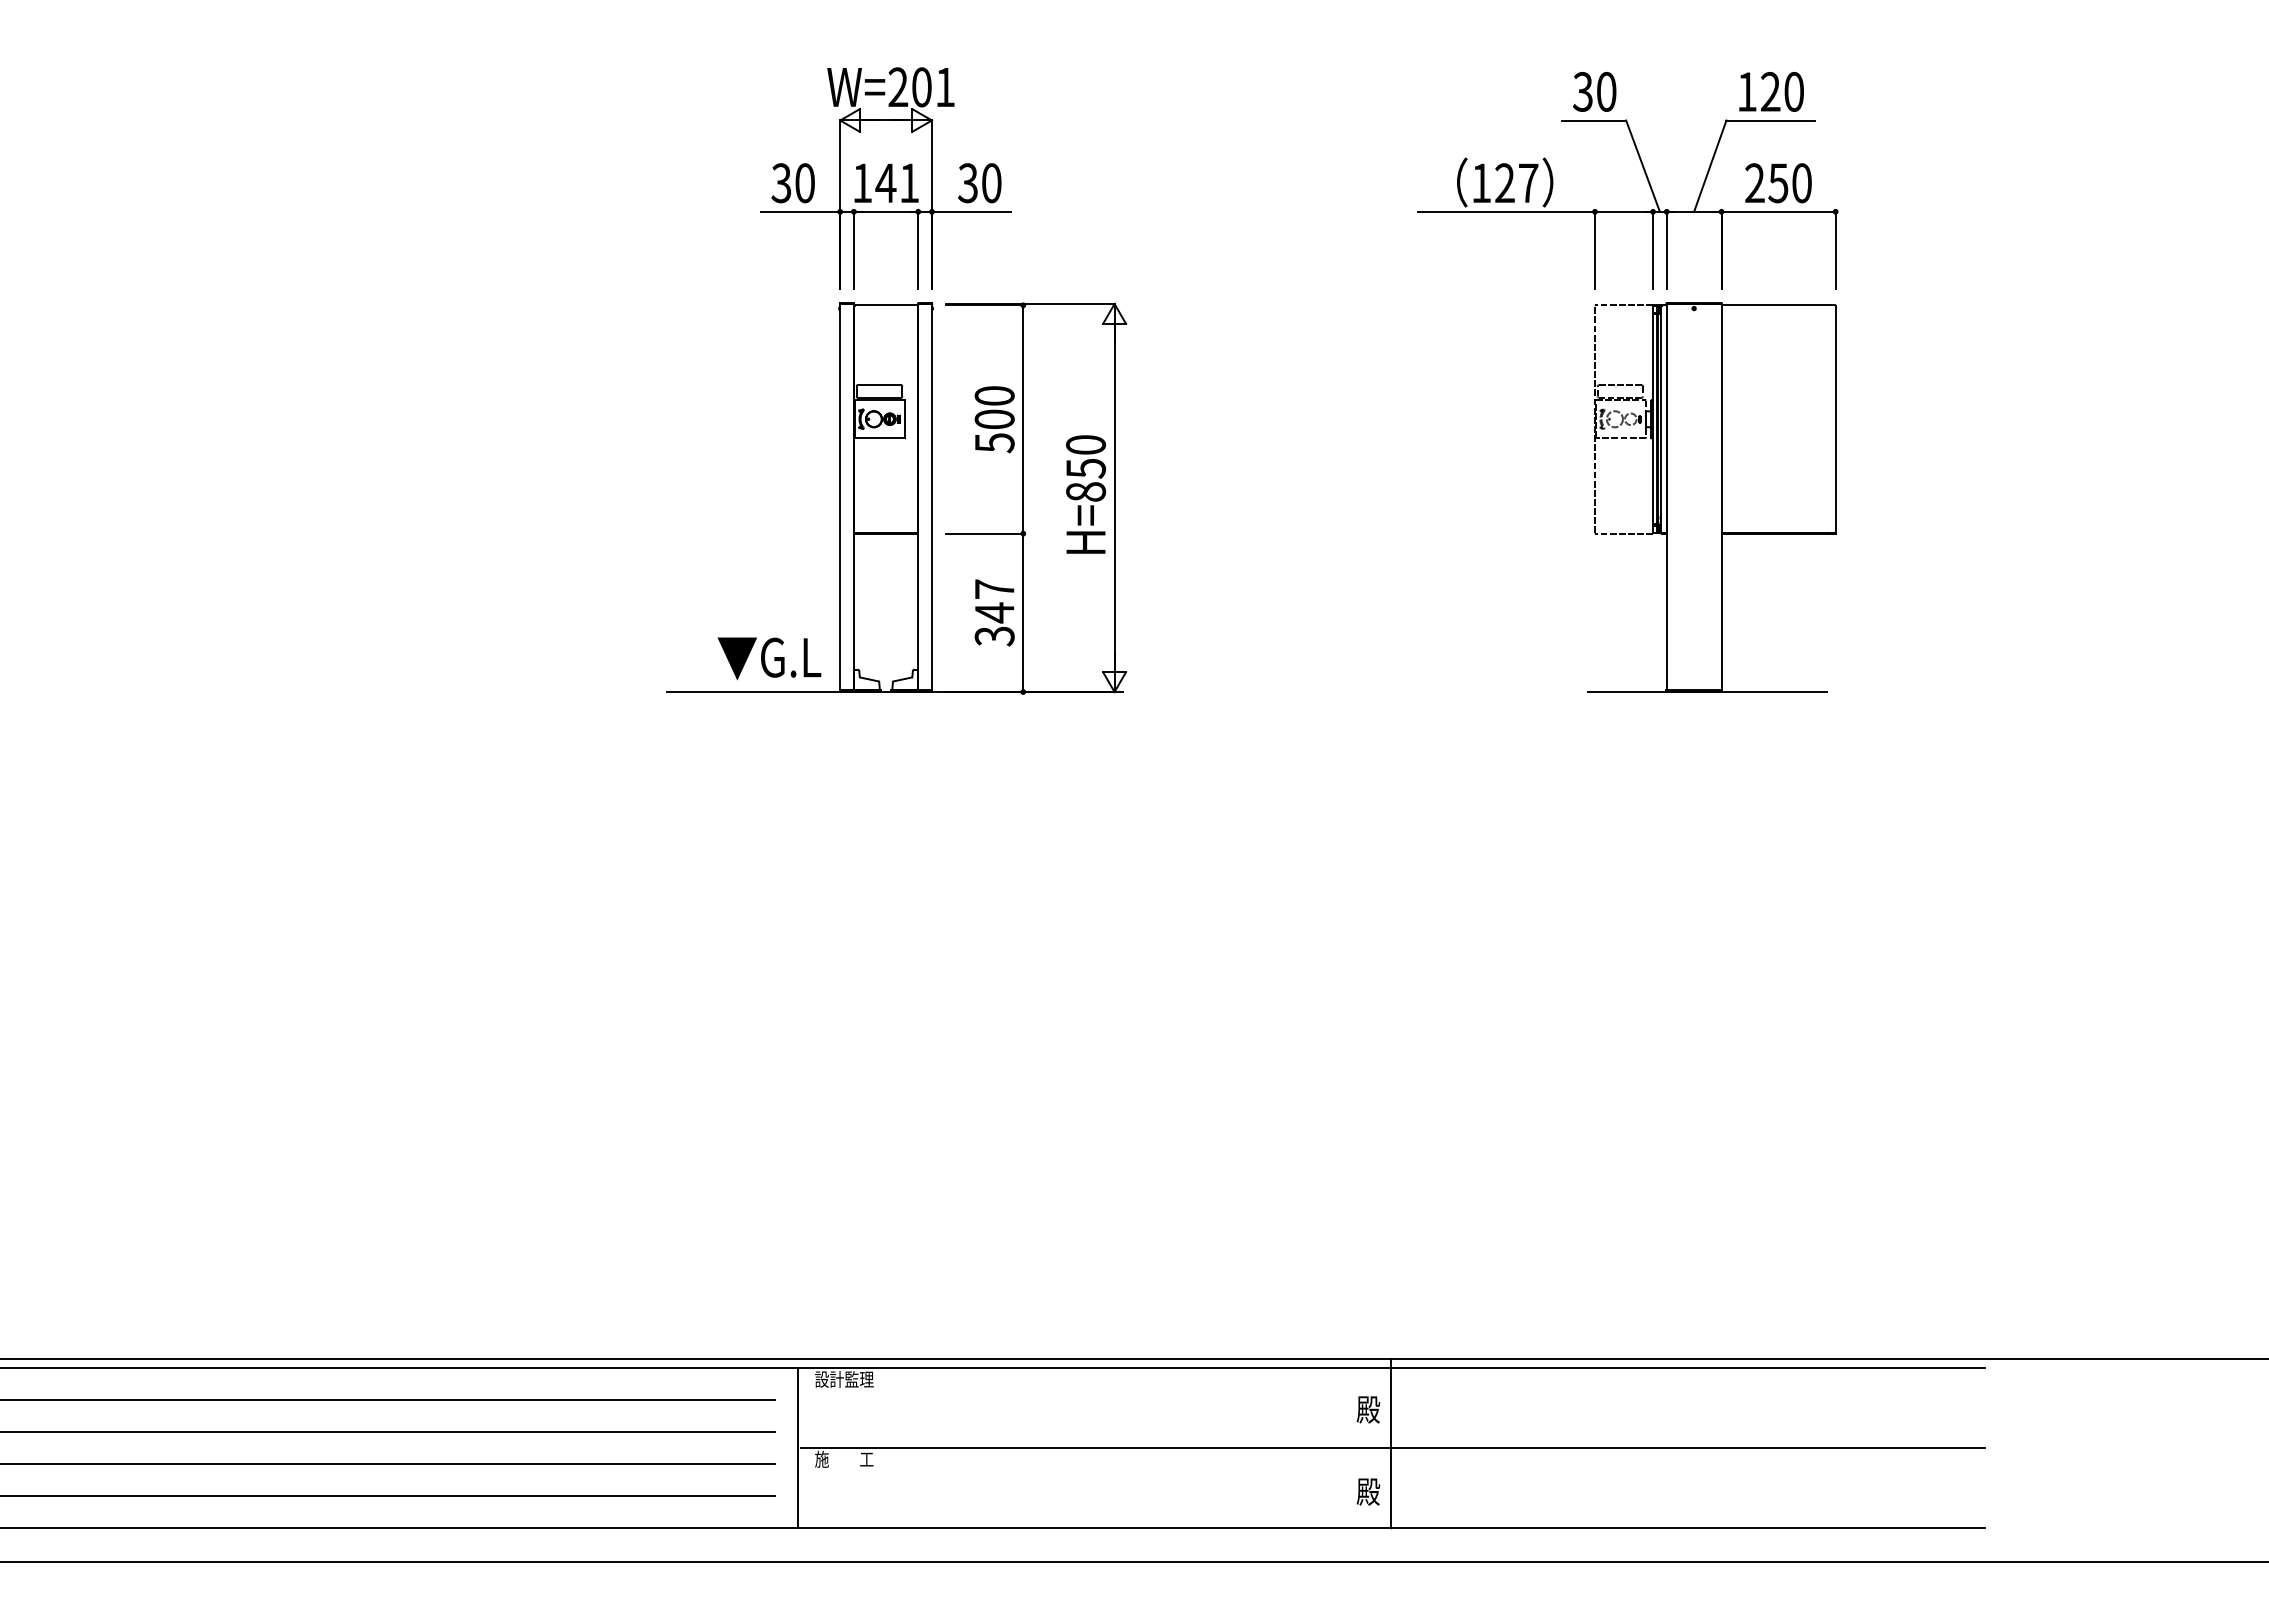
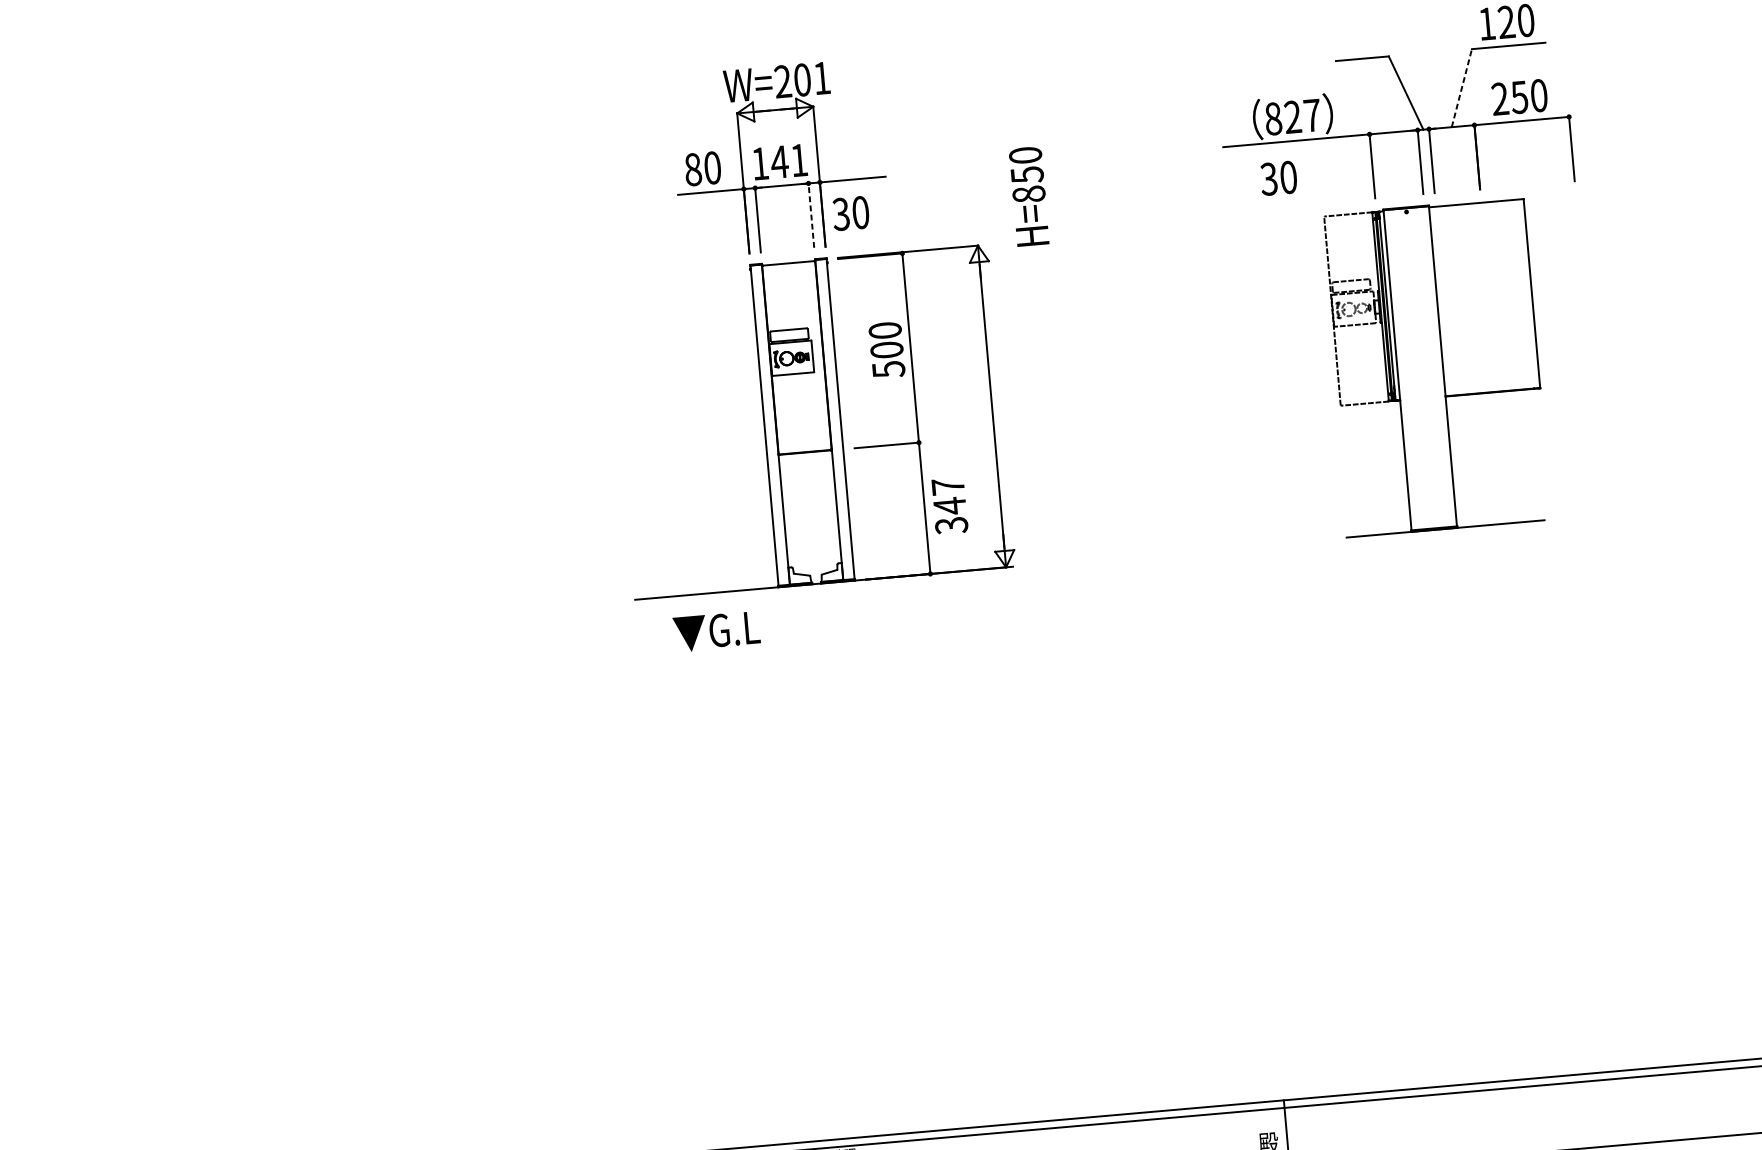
text: (1594, 91) -> (1278, 178), moved
line: (1710, 165) -> (1461, 87), solid -> dashed
text: (781, 183) -> (693, 169), 30 -> 80
text: (979, 183) -> (850, 213), moved
text: (1481, 183) -> (1273, 119), 127 -> 827
line: (918, 249) -> (811, 214), solid -> dashed
text: (1086, 494) -> (1029, 196), moved
part: (1711, 497) -> (1434, 367), moved
text: (994, 612) -> (949, 505), moved
text: (769, 658) -> (716, 631), moved

